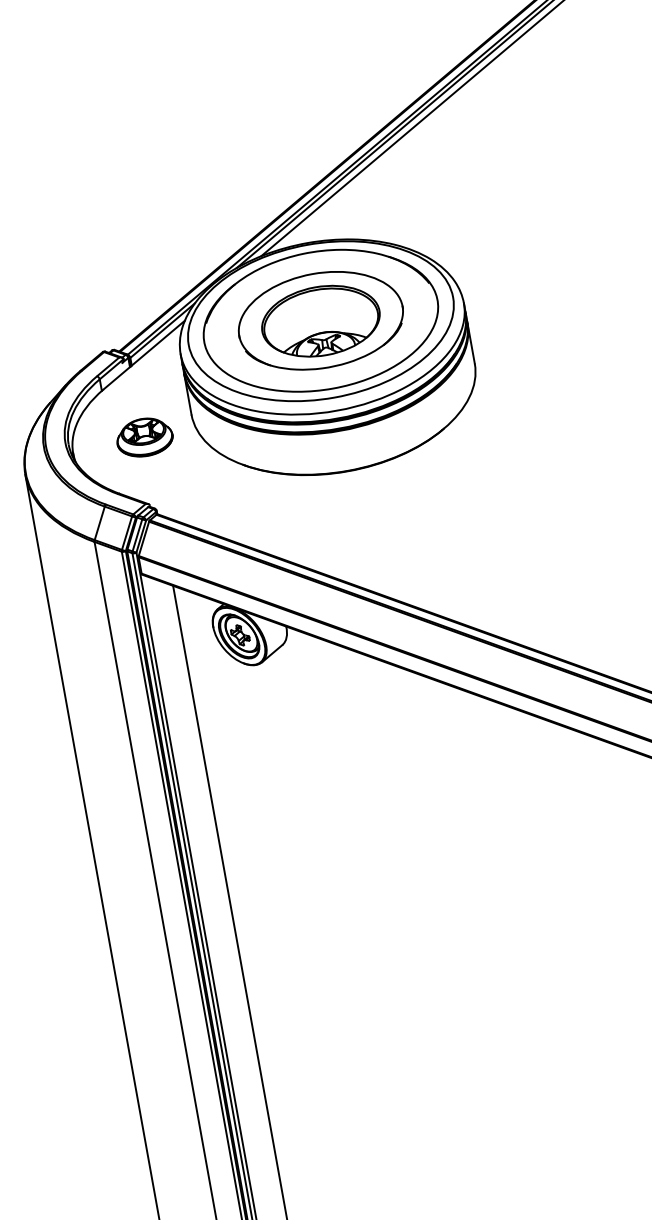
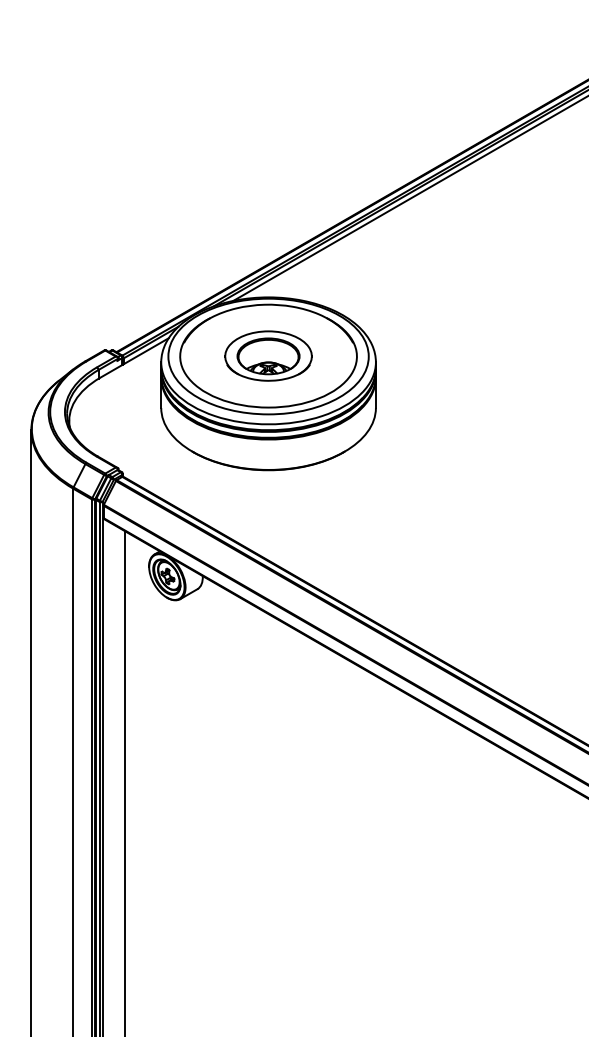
part: (320, 319) -> (268, 355), size x0.7
part: (144, 437) -> (123, 418), removed

